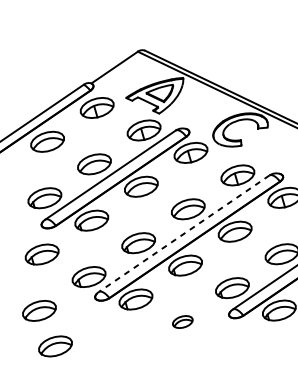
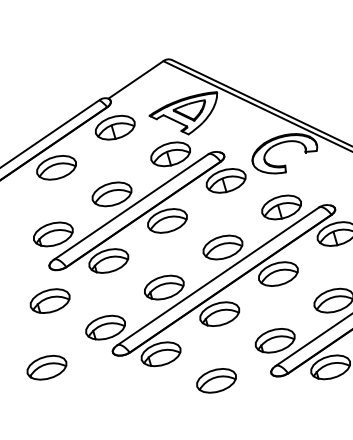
line: (183, 233) -> (217, 276), dashed -> solid
part: (182, 321) -> (216, 380), size x1.67
part: (55, 346) -> (65, 409), removed

